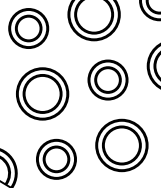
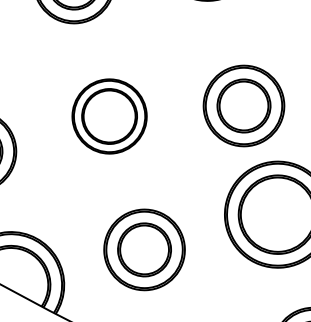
part: (107, 79) -> (242, 104), moved
part: (42, 93) -> (109, 115), size x0.7

